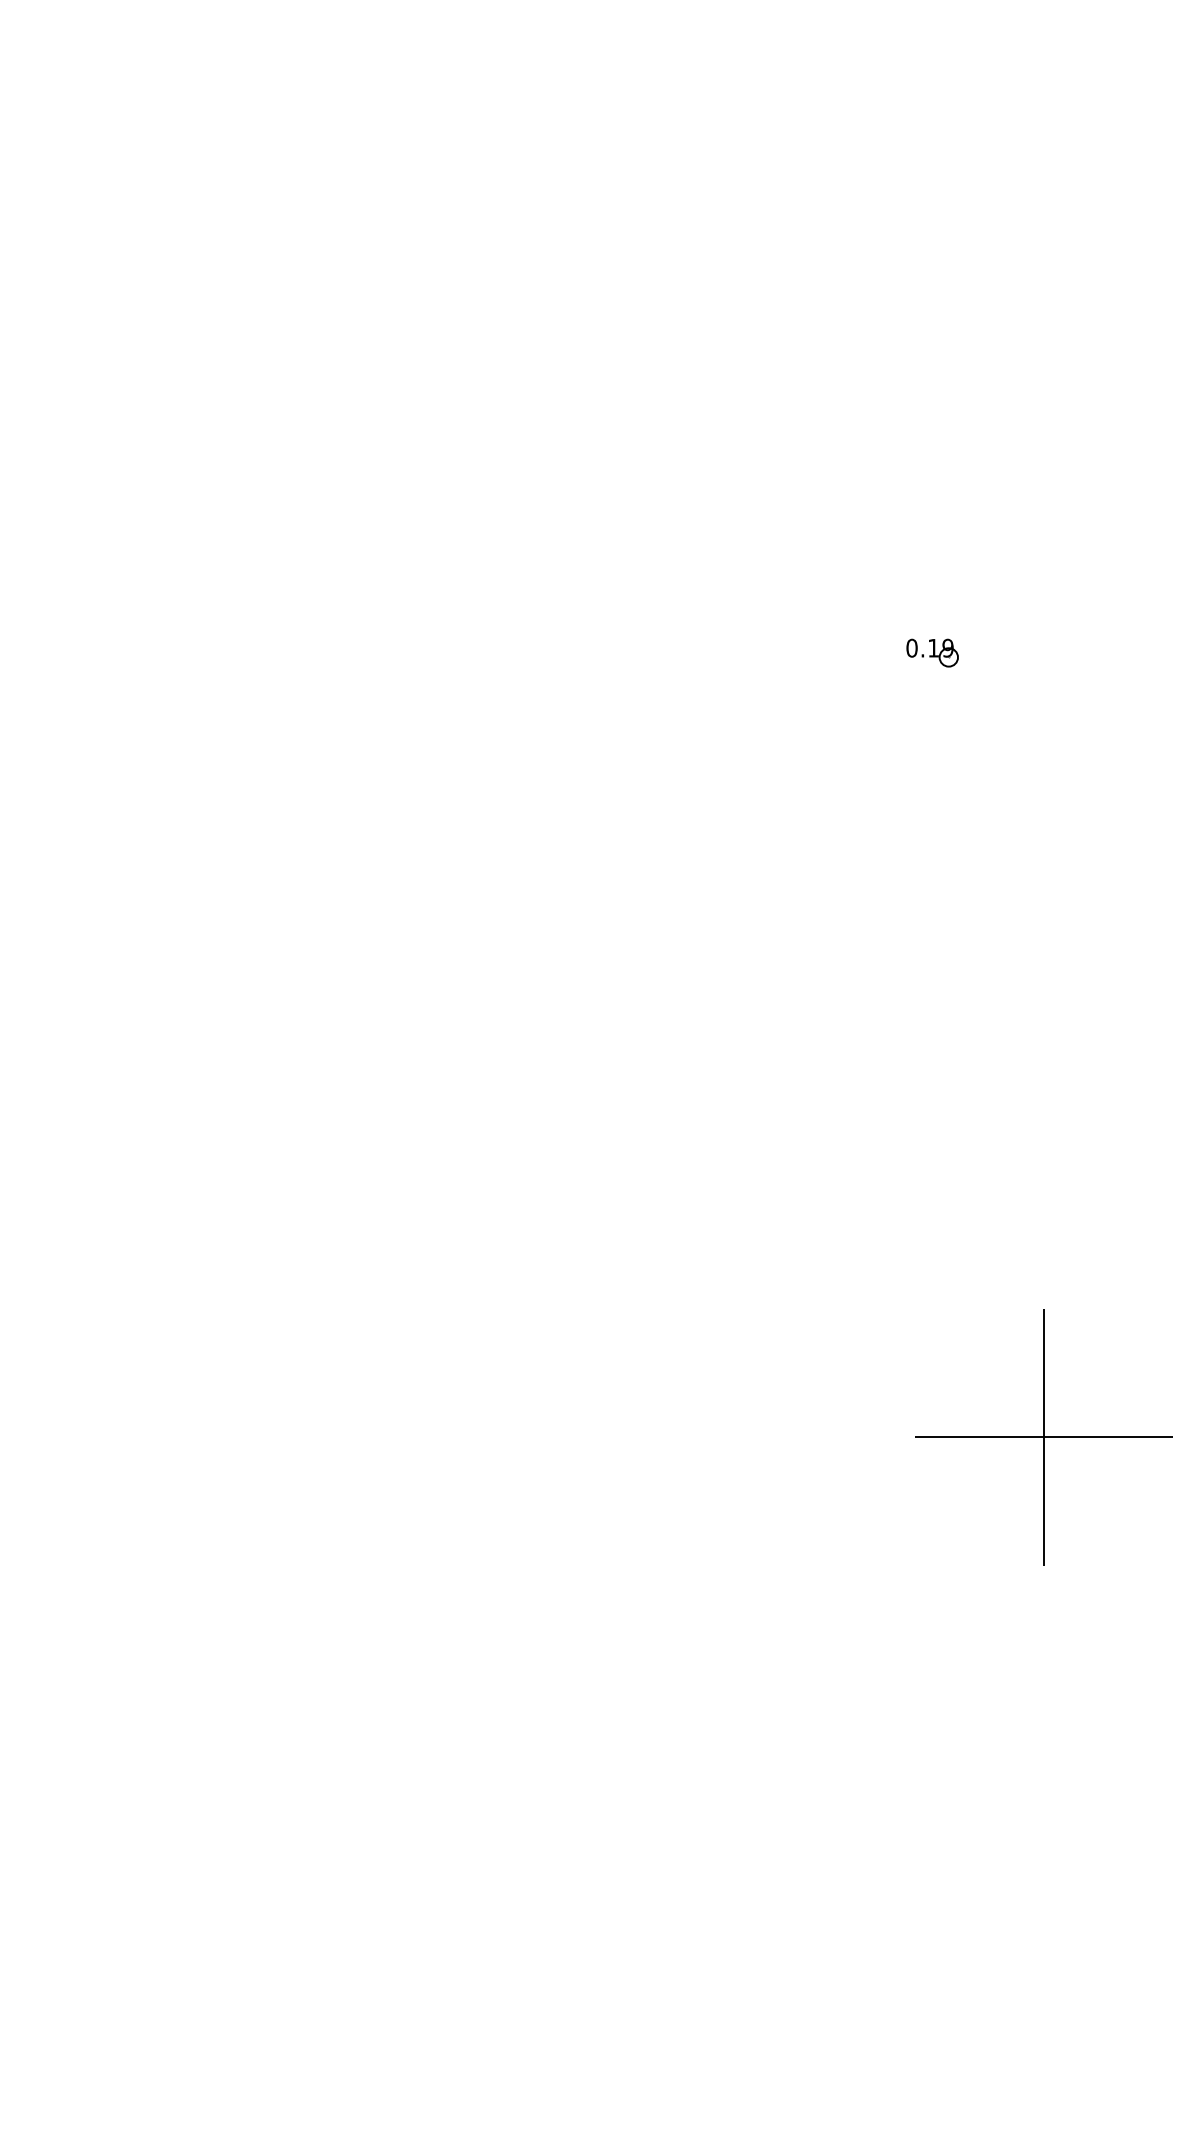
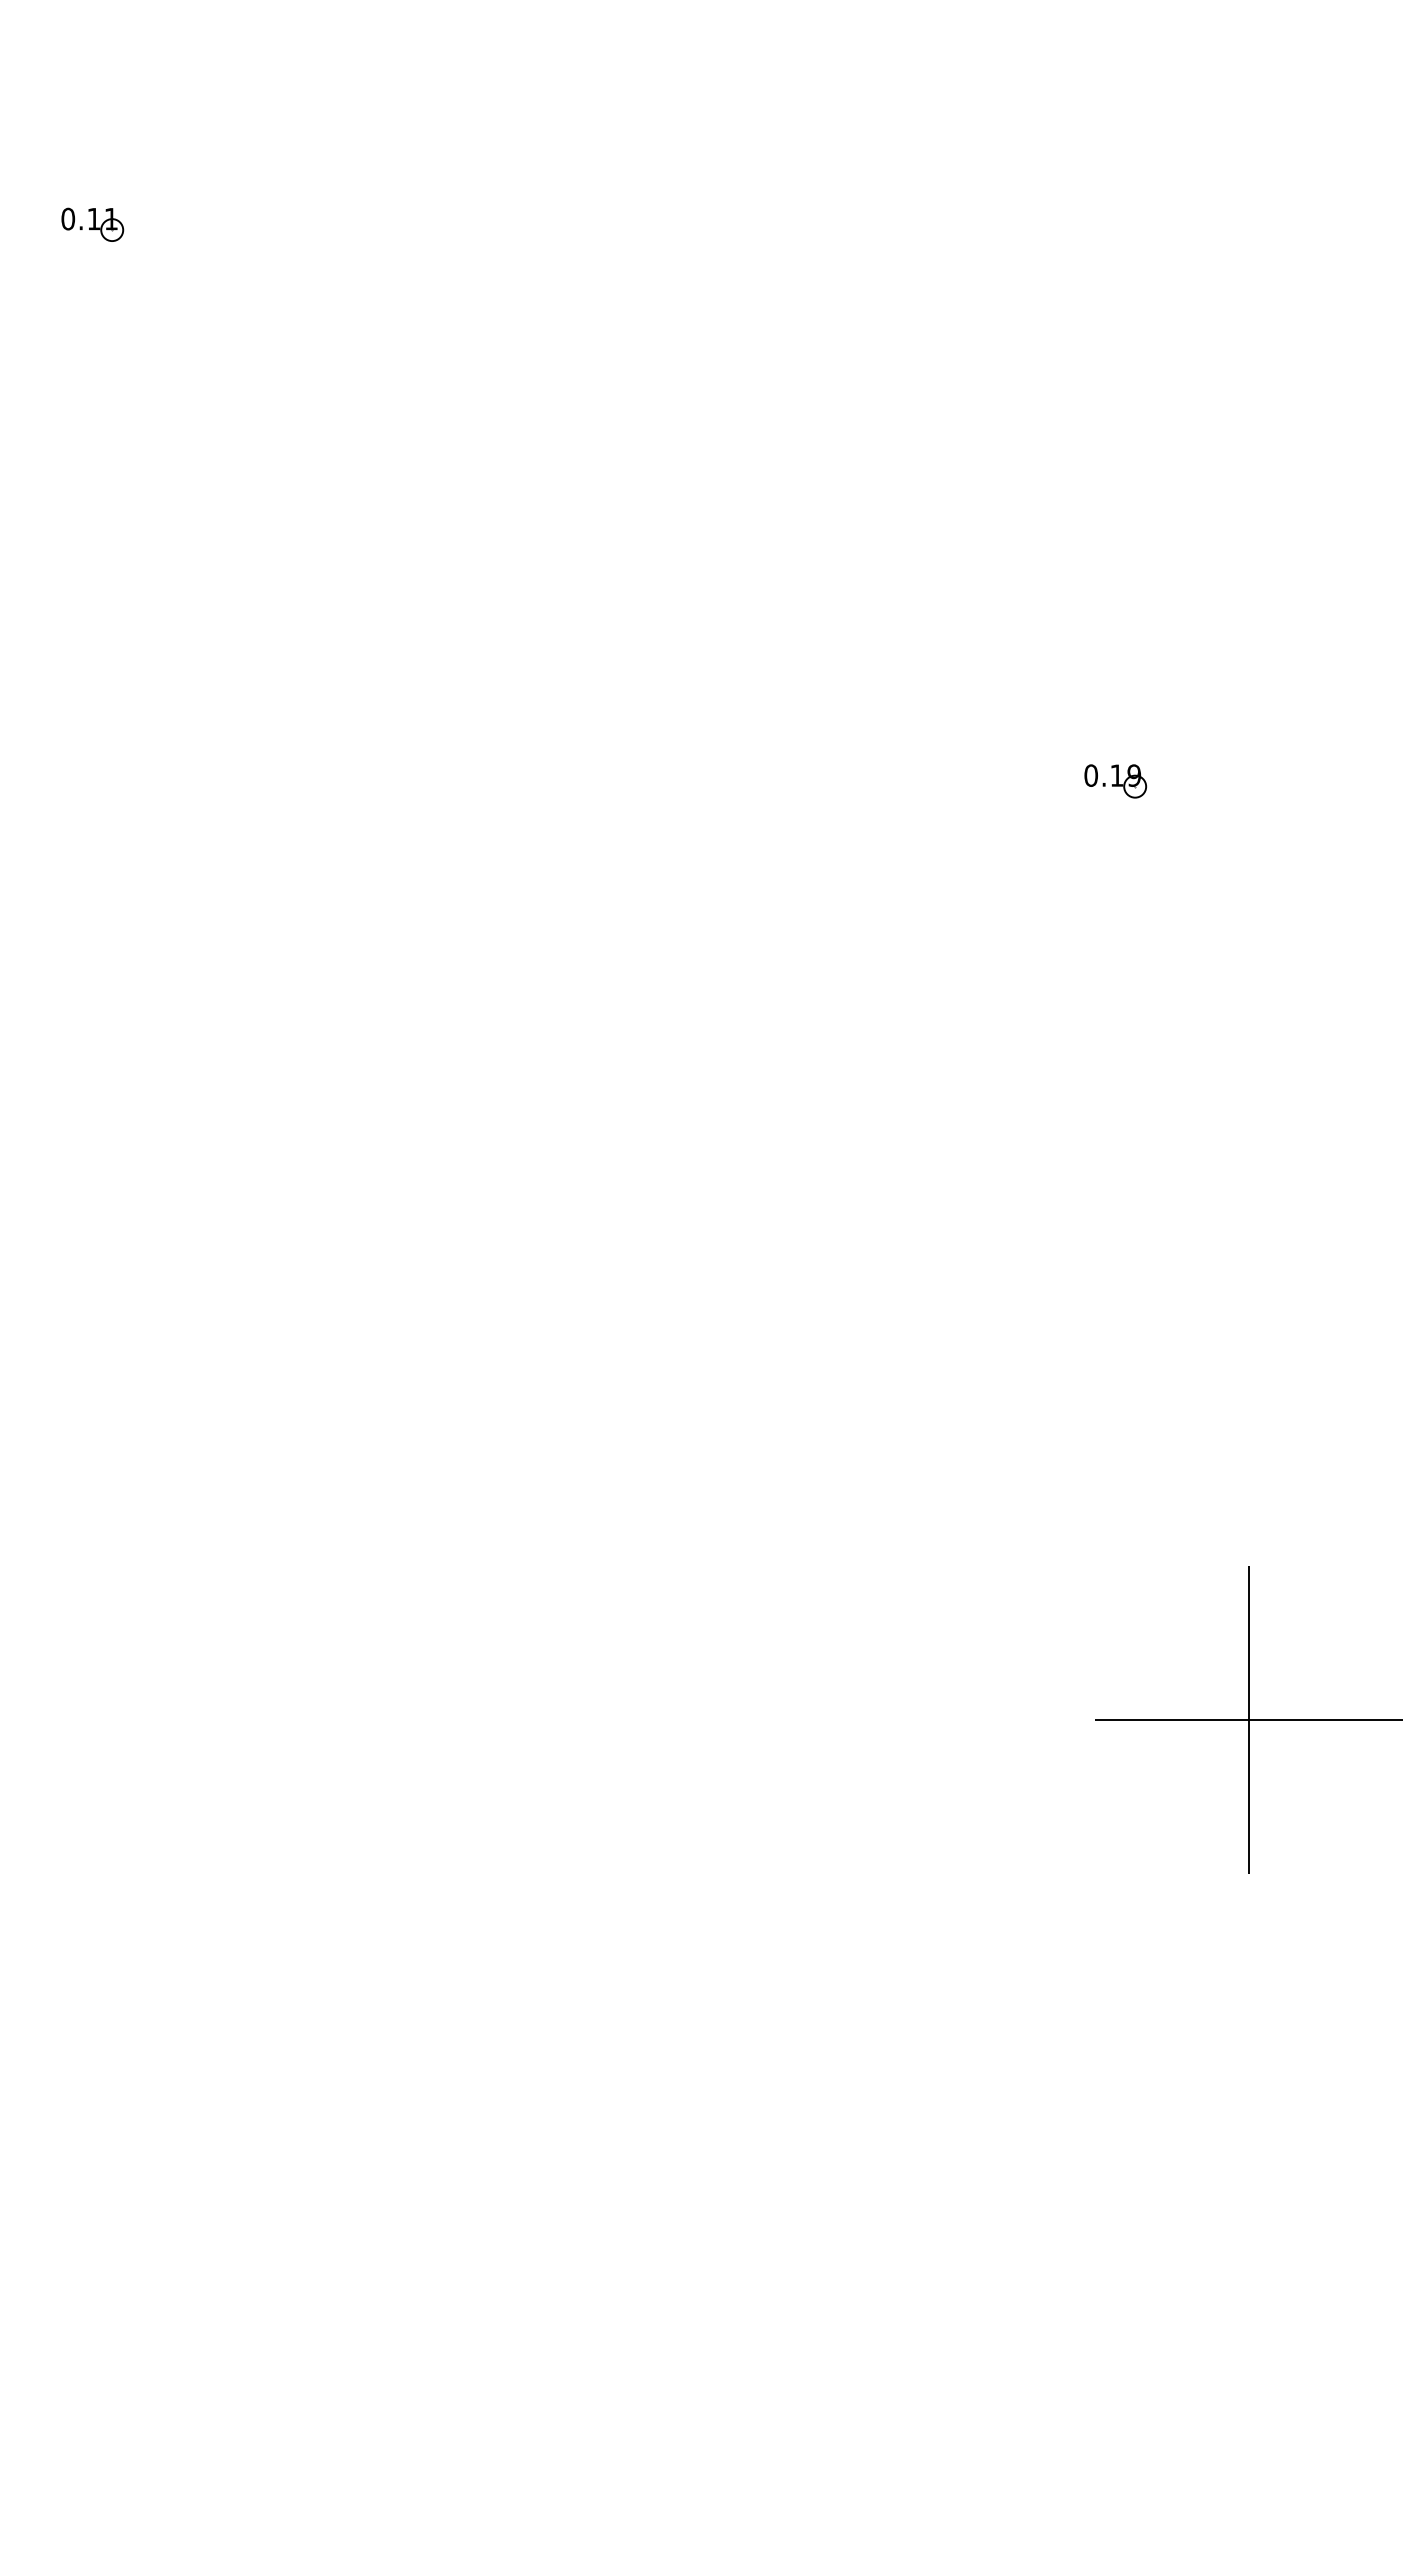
part: (77, 187) -> (92, 224), added

